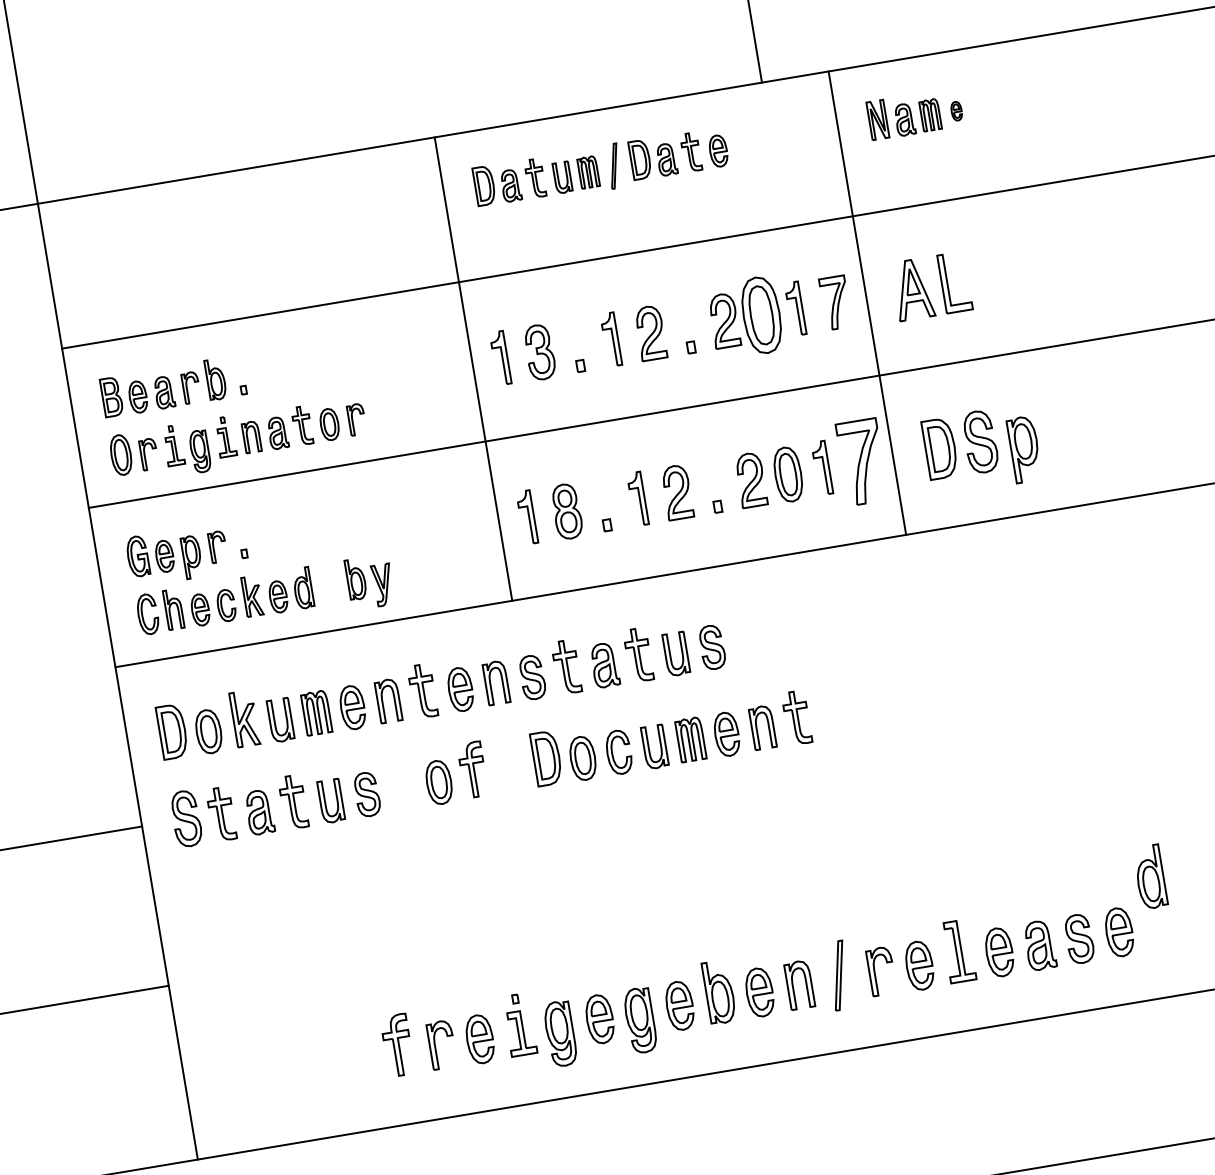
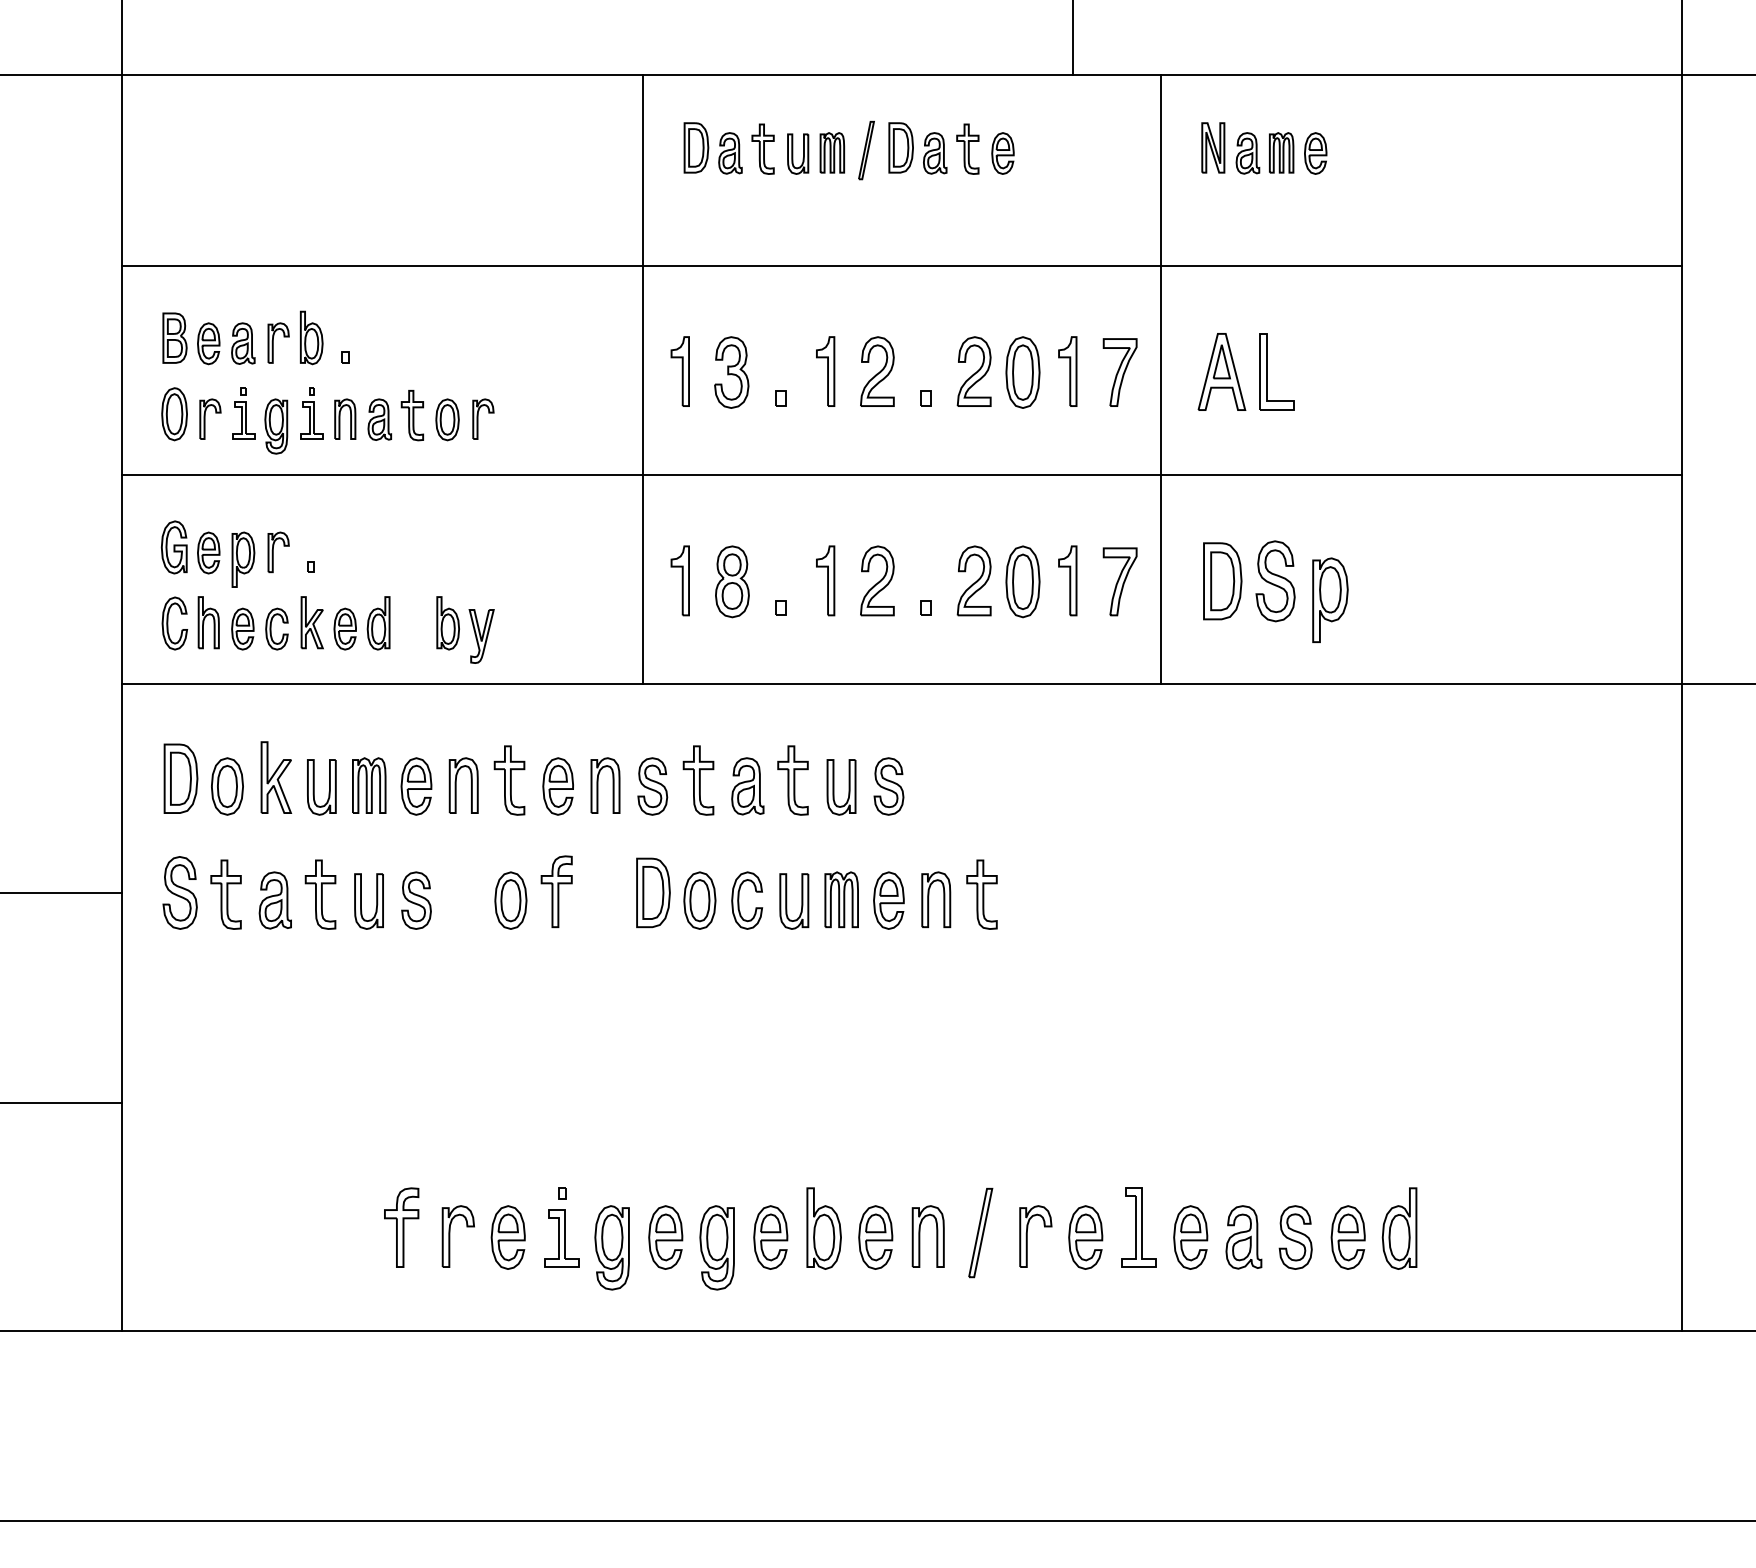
part: (956, 111) -> (1315, 153), size x1.67
part: (761, 315) -> (1022, 372), size x0.71
part: (861, 462) -> (1119, 581), size x0.62
part: (1150, 877) -> (1399, 1228), moved

